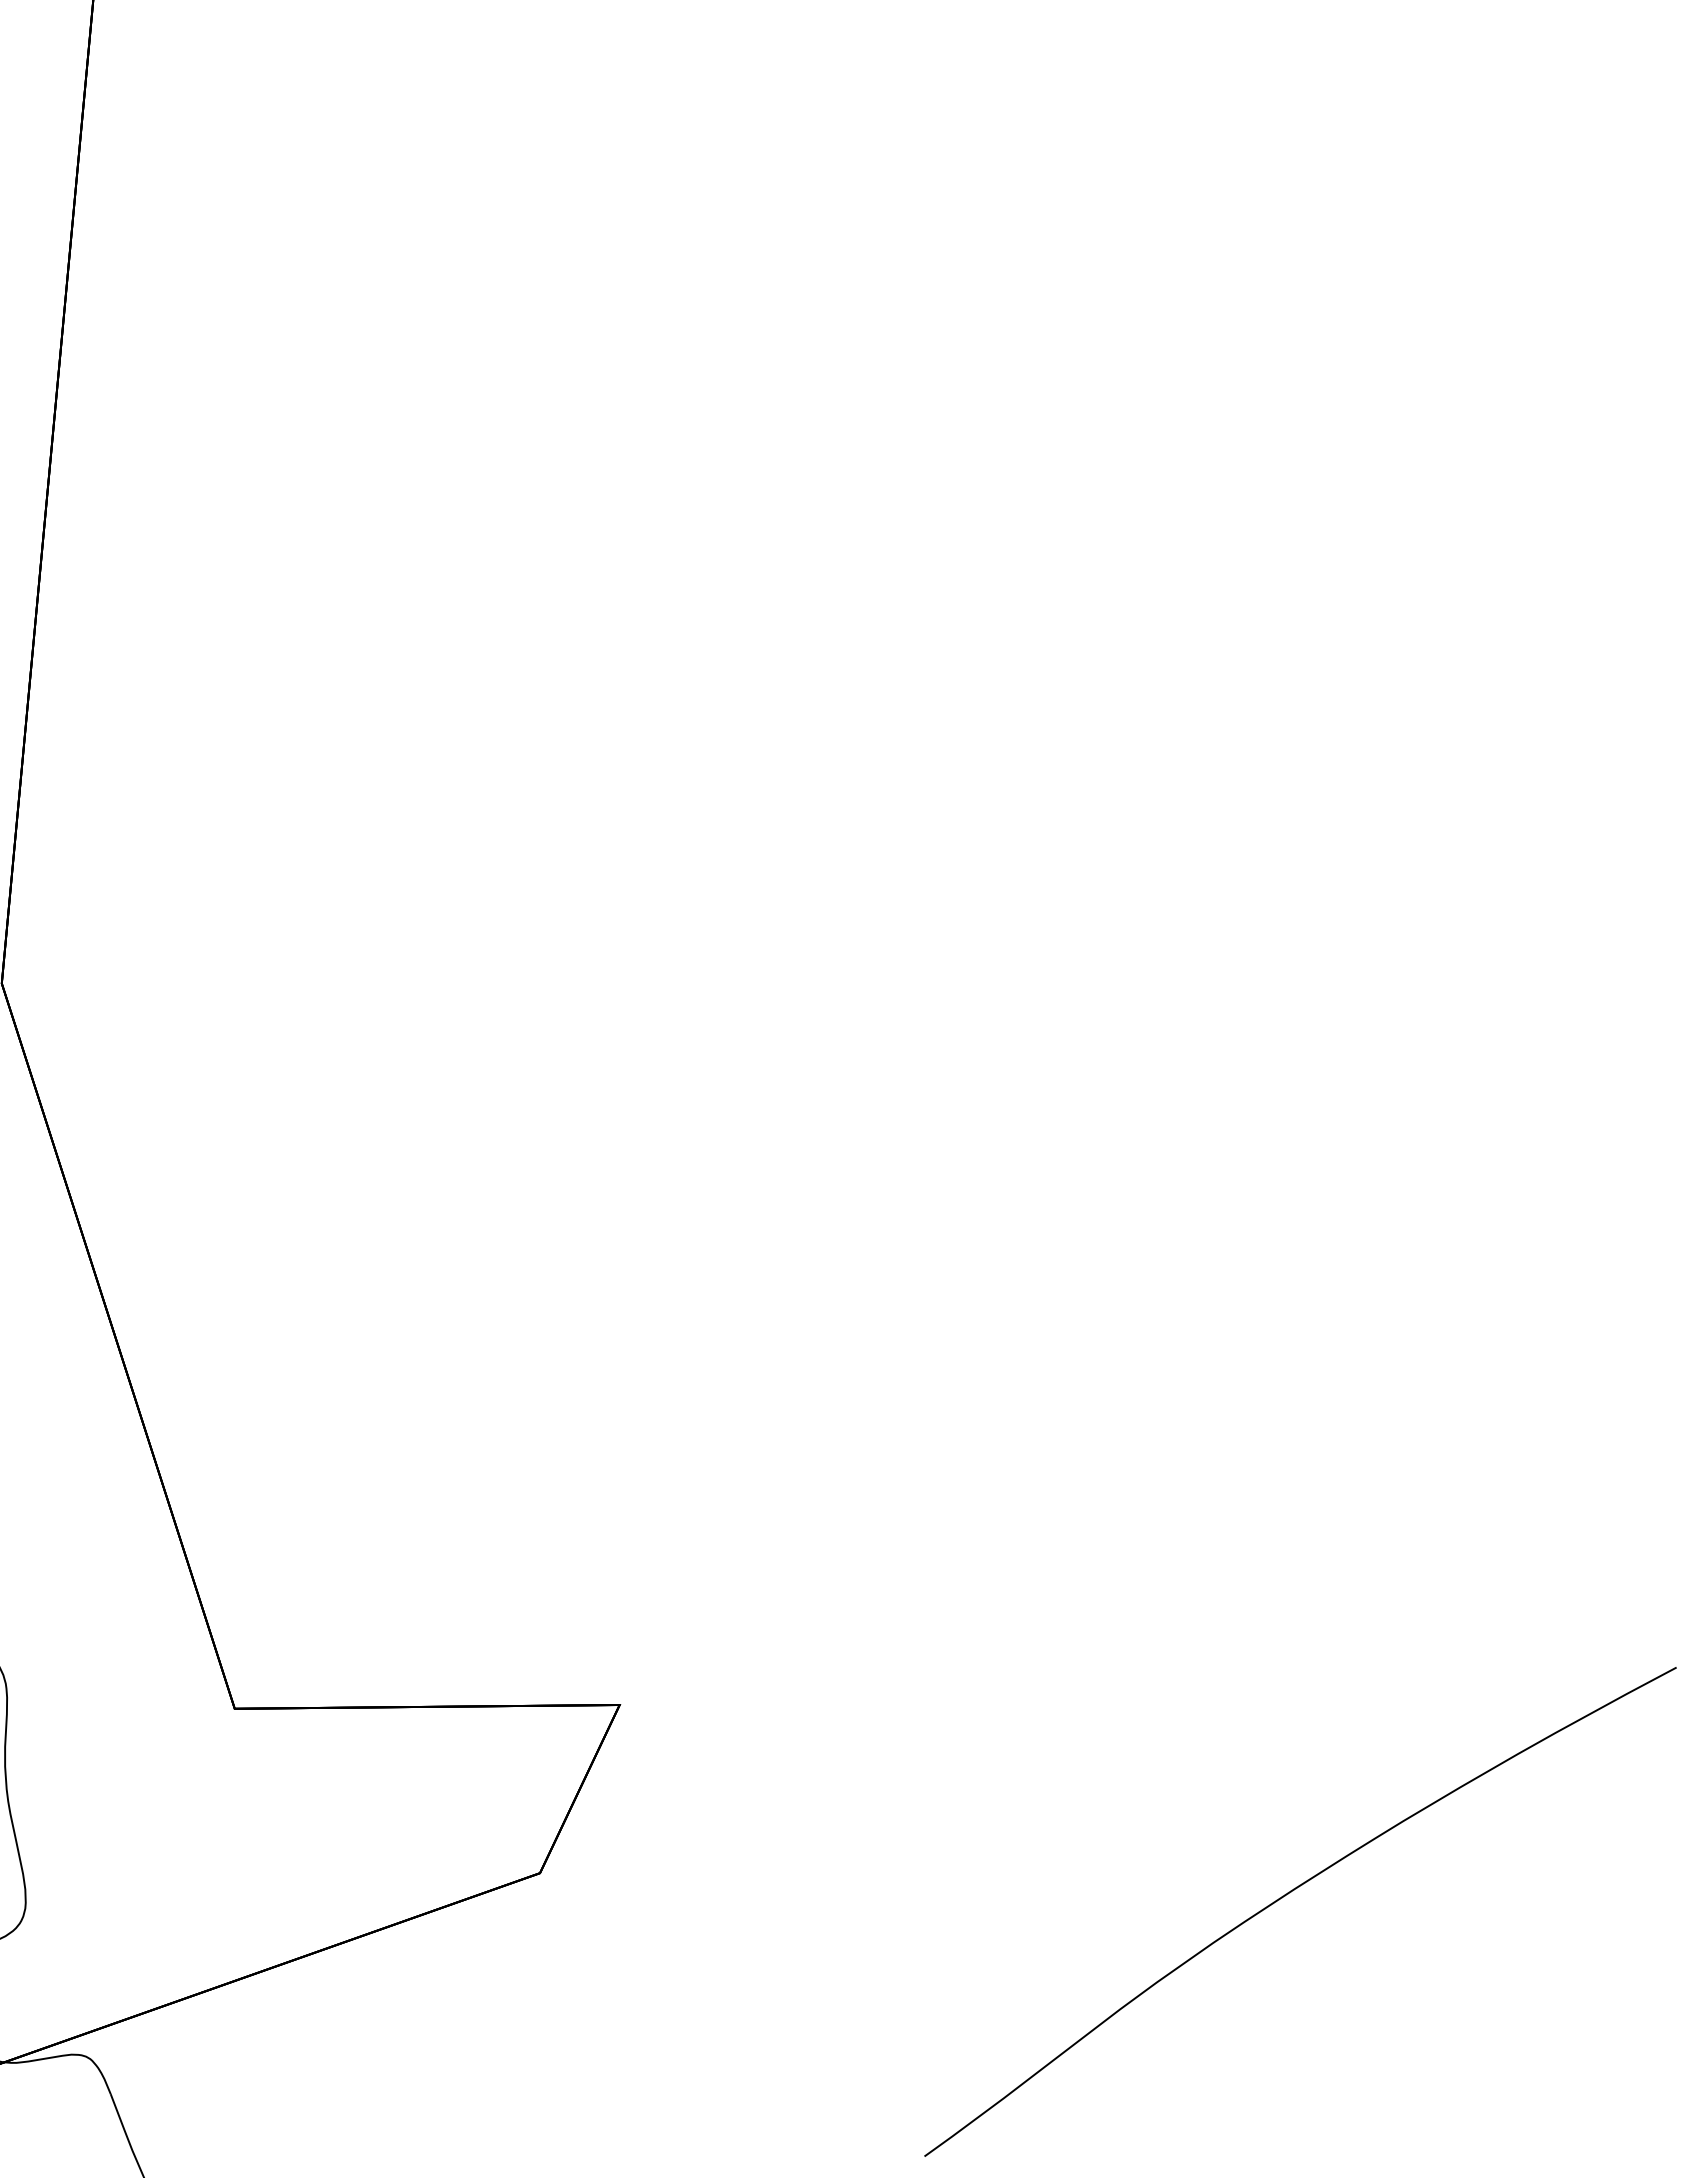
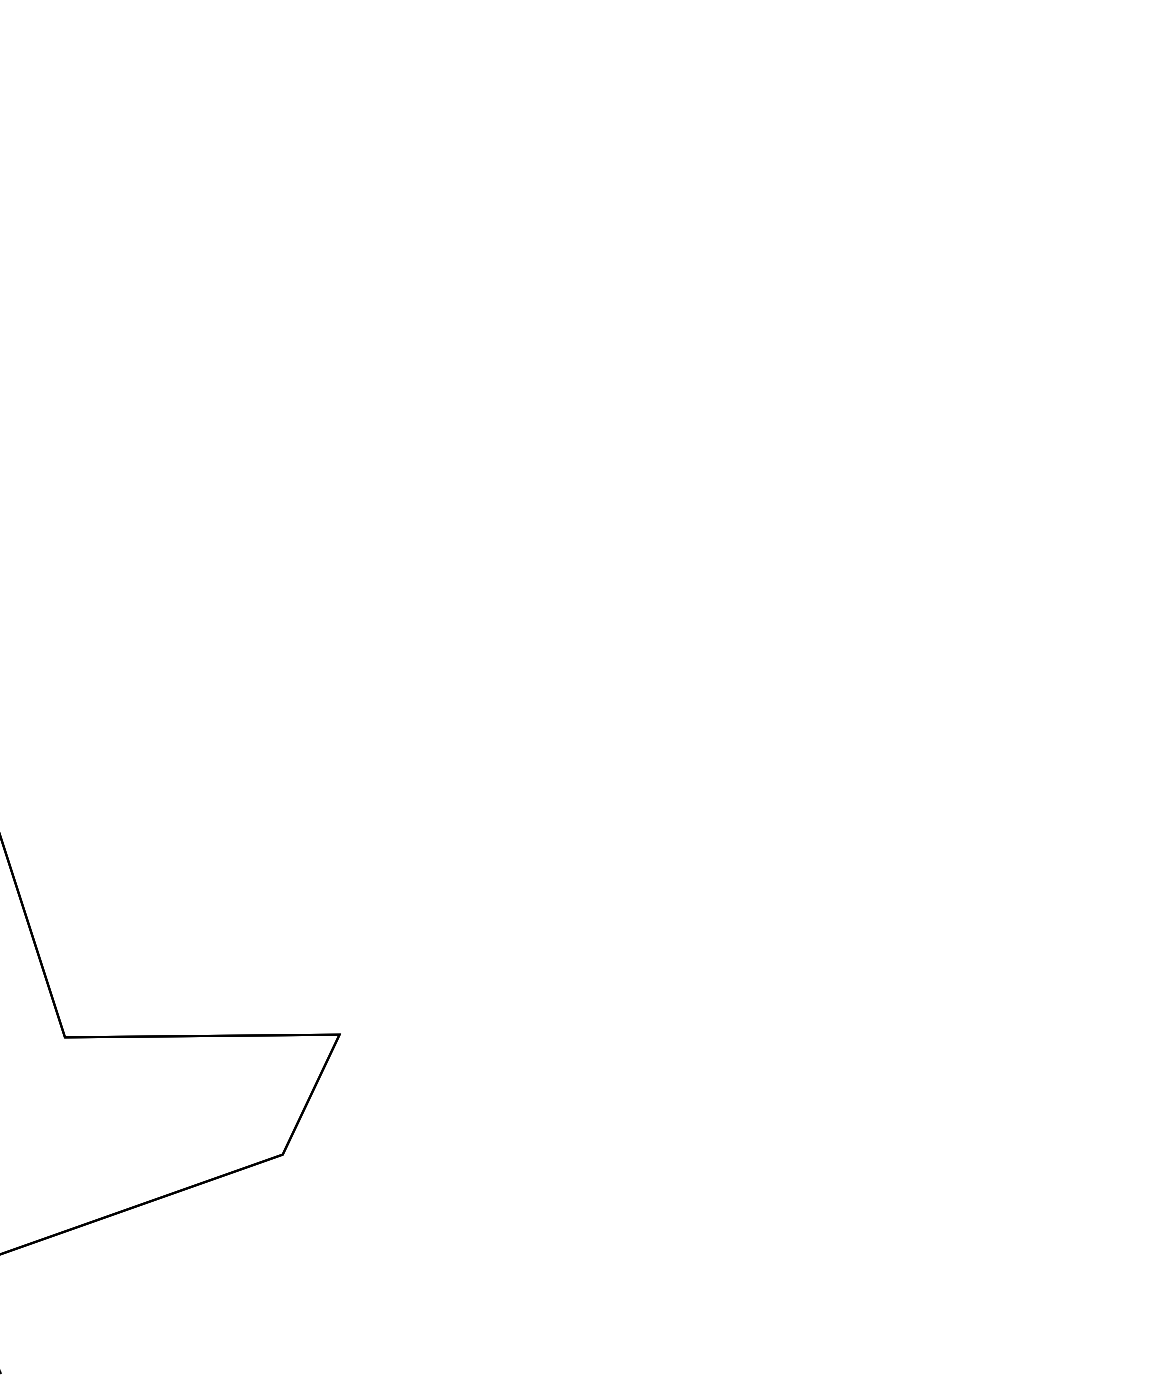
curve: (1288, 1894) -> (816, 1169), removed

